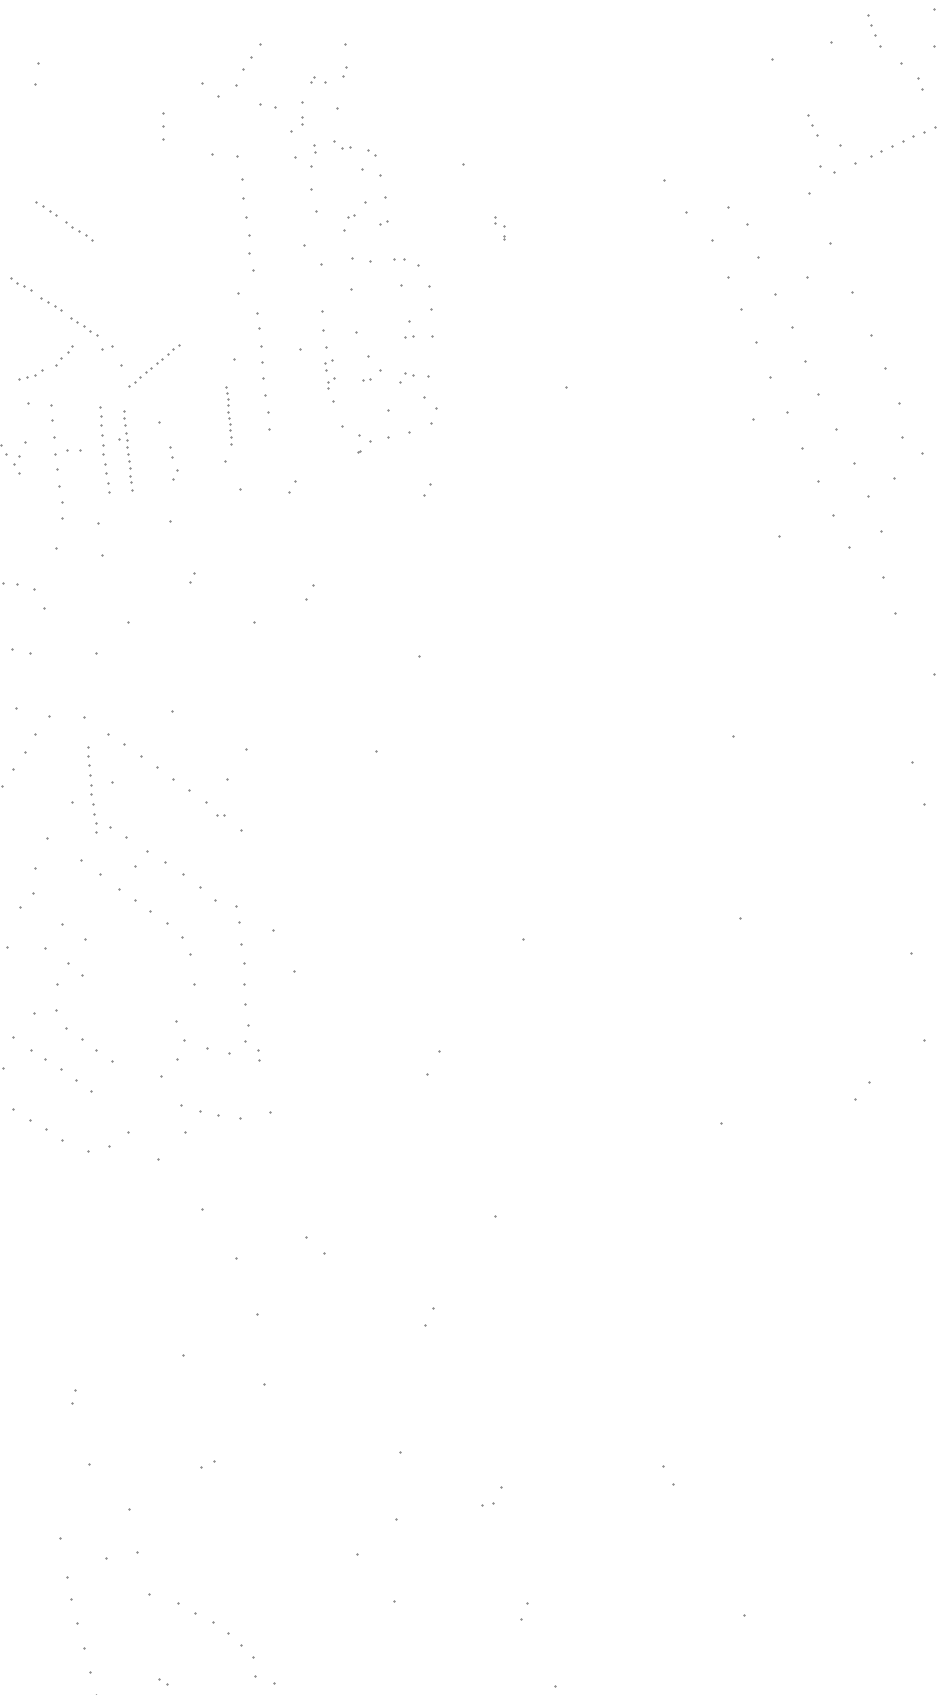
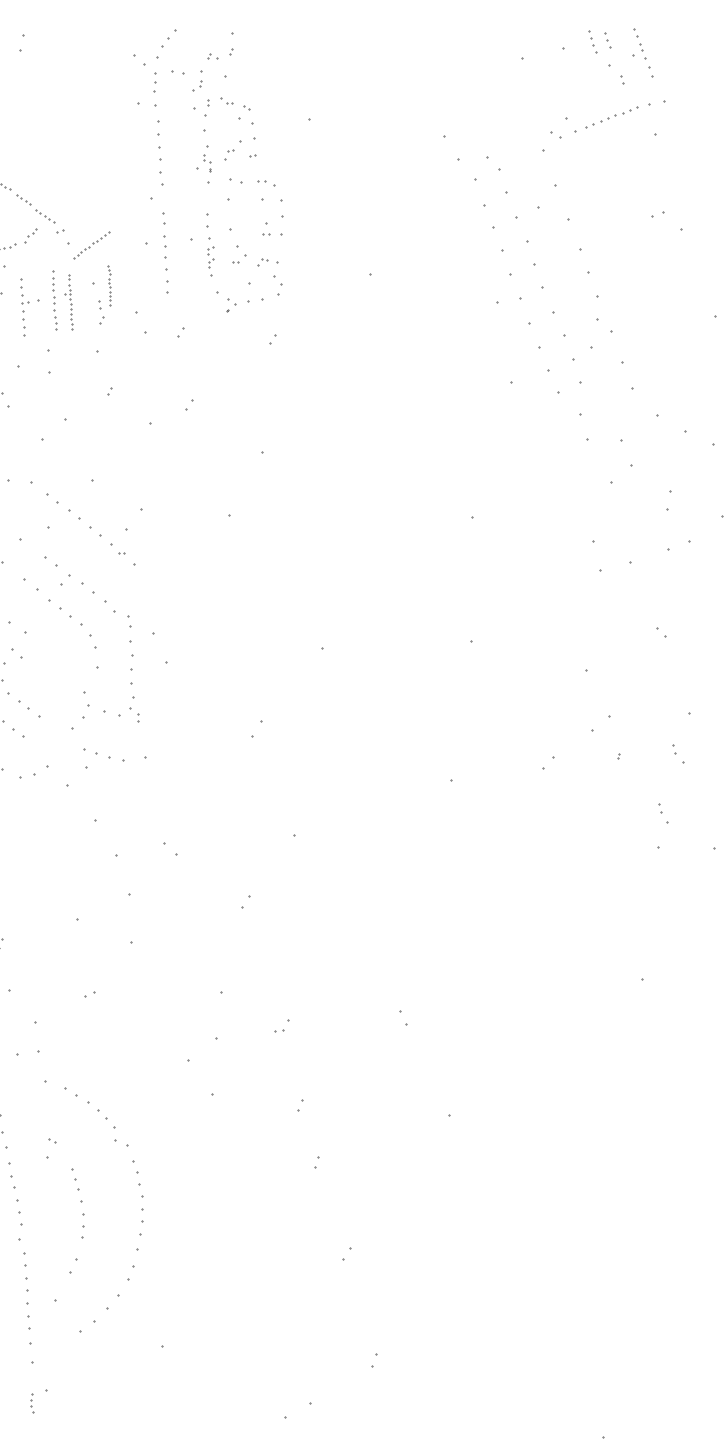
part: (812, 125) -> (607, 40), moved
part: (162, 126) -> (154, 82), moved
part: (64, 220) -> (35, 143), removed
part: (500, 228) -> (207, 163), moved
part: (229, 415) -> (109, 285), moved
part: (60, 462) -> (24, 307), size x0.71
part: (92, 789) -> (34, 531), removed

